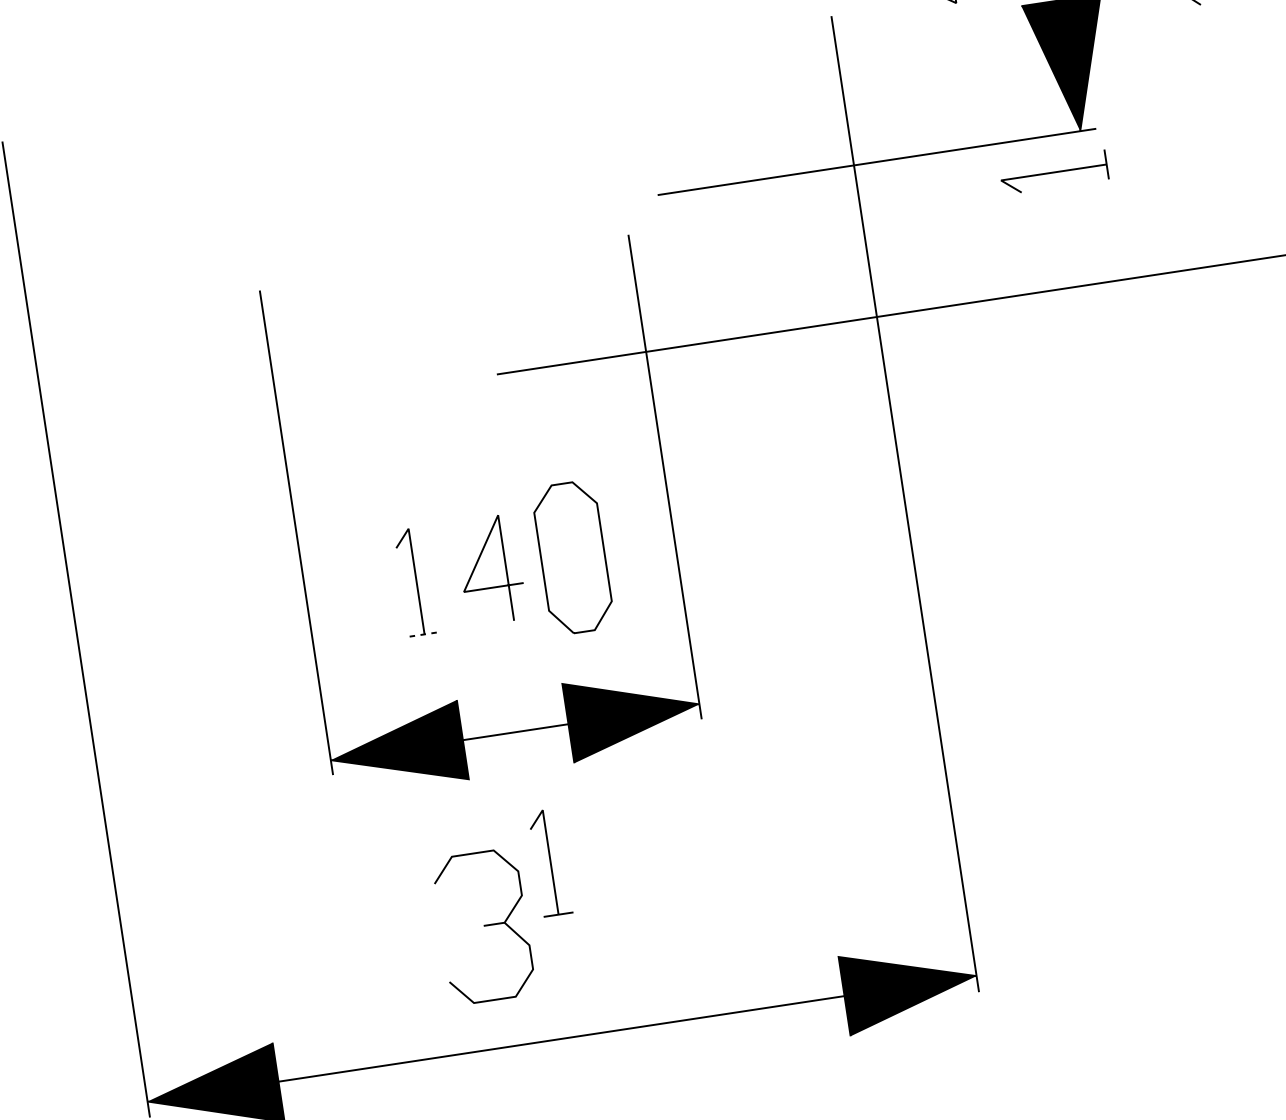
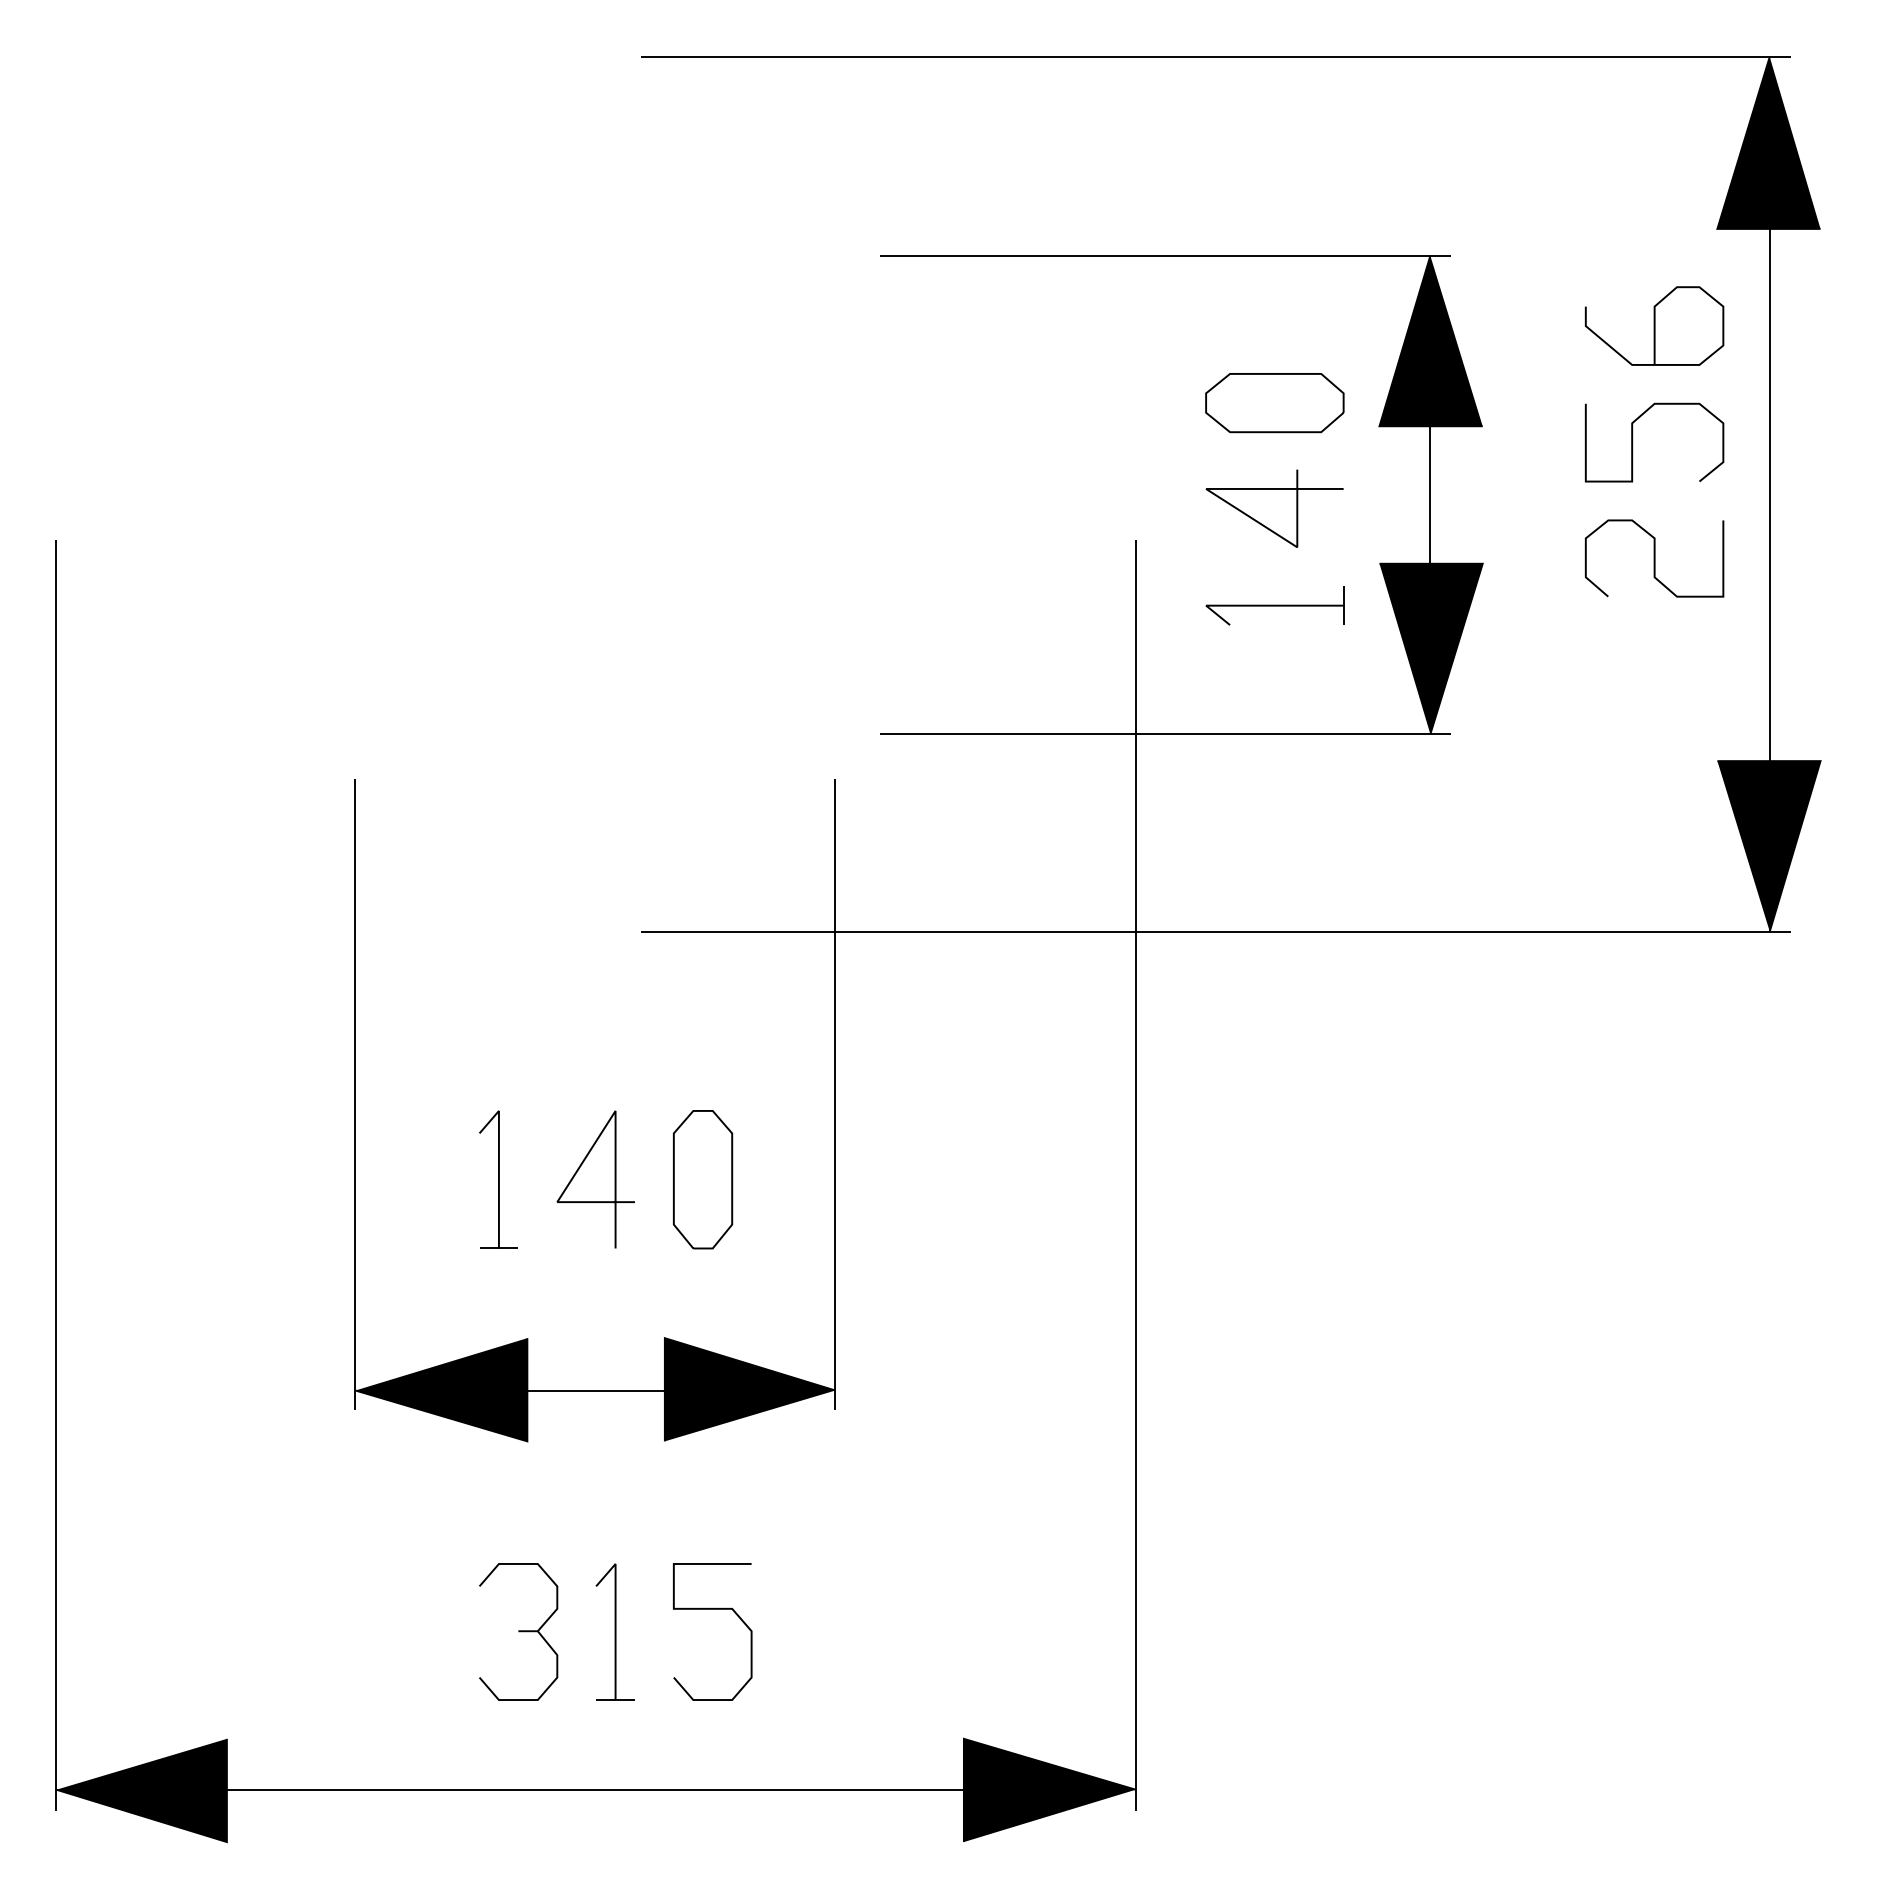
part: (1053, 172) -> (1274, 605), moved
part: (573, 557) -> (703, 1179), size x0.71
line: (424, 634) -> (499, 1248), dashed -> solid
part: (549, 862) -> (614, 1631), moved
curve: (630, 886) -> (712, 1609), added
part: (484, 926) -> (518, 1631), size x0.71

